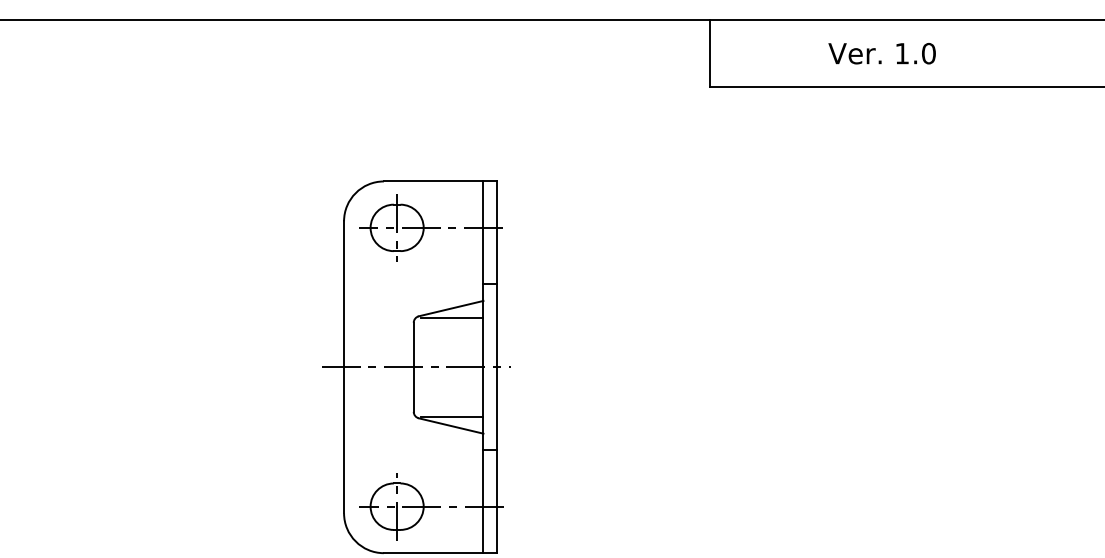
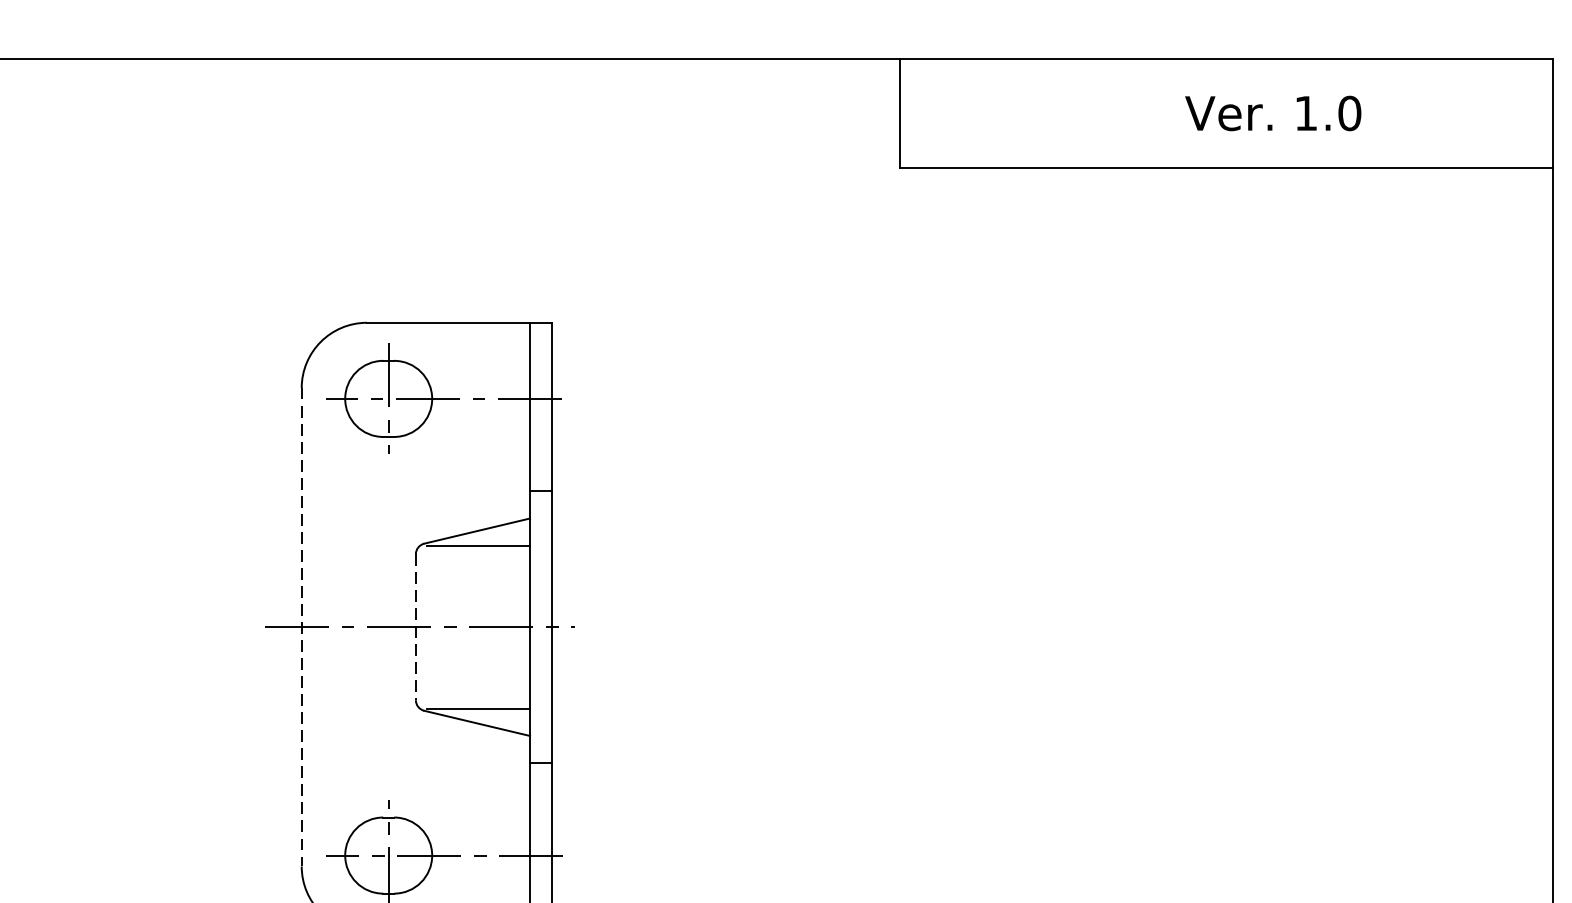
text: (881, 53) -> (1272, 113), moved
line: (344, 367) -> (302, 627), solid -> dashed
line: (413, 367) -> (415, 627), solid -> dashed

